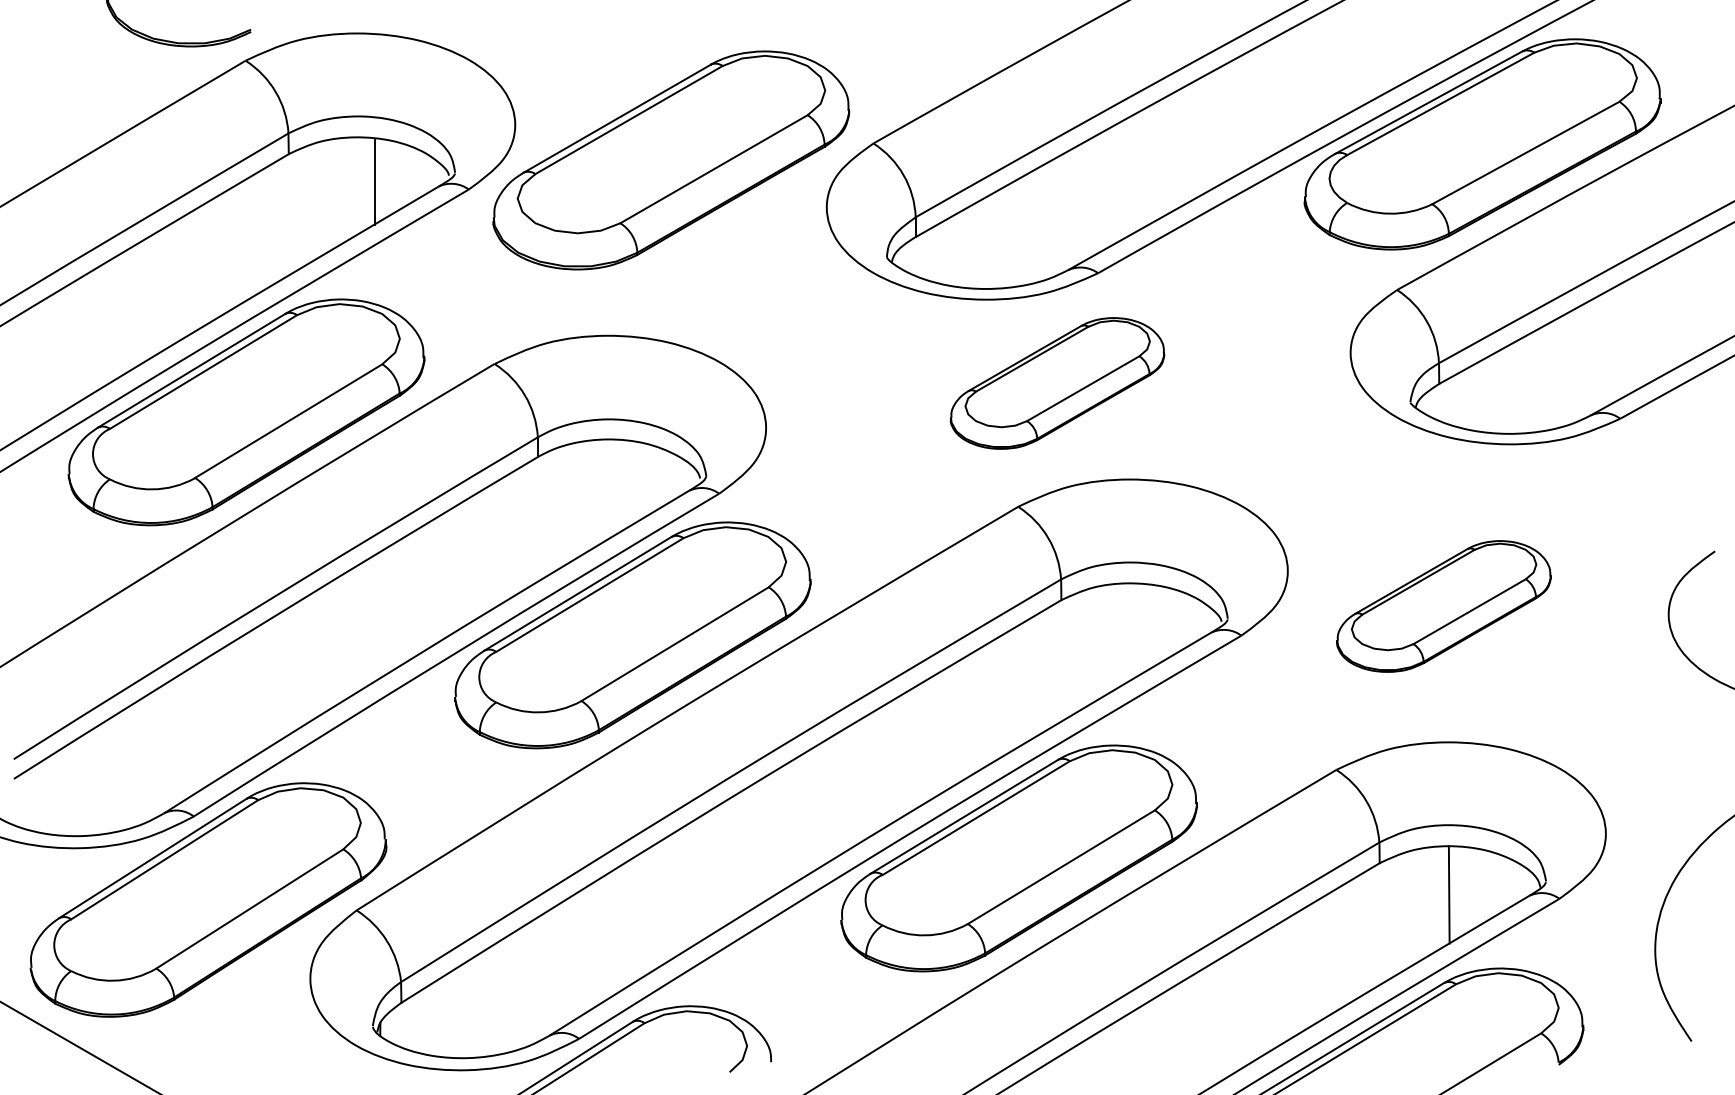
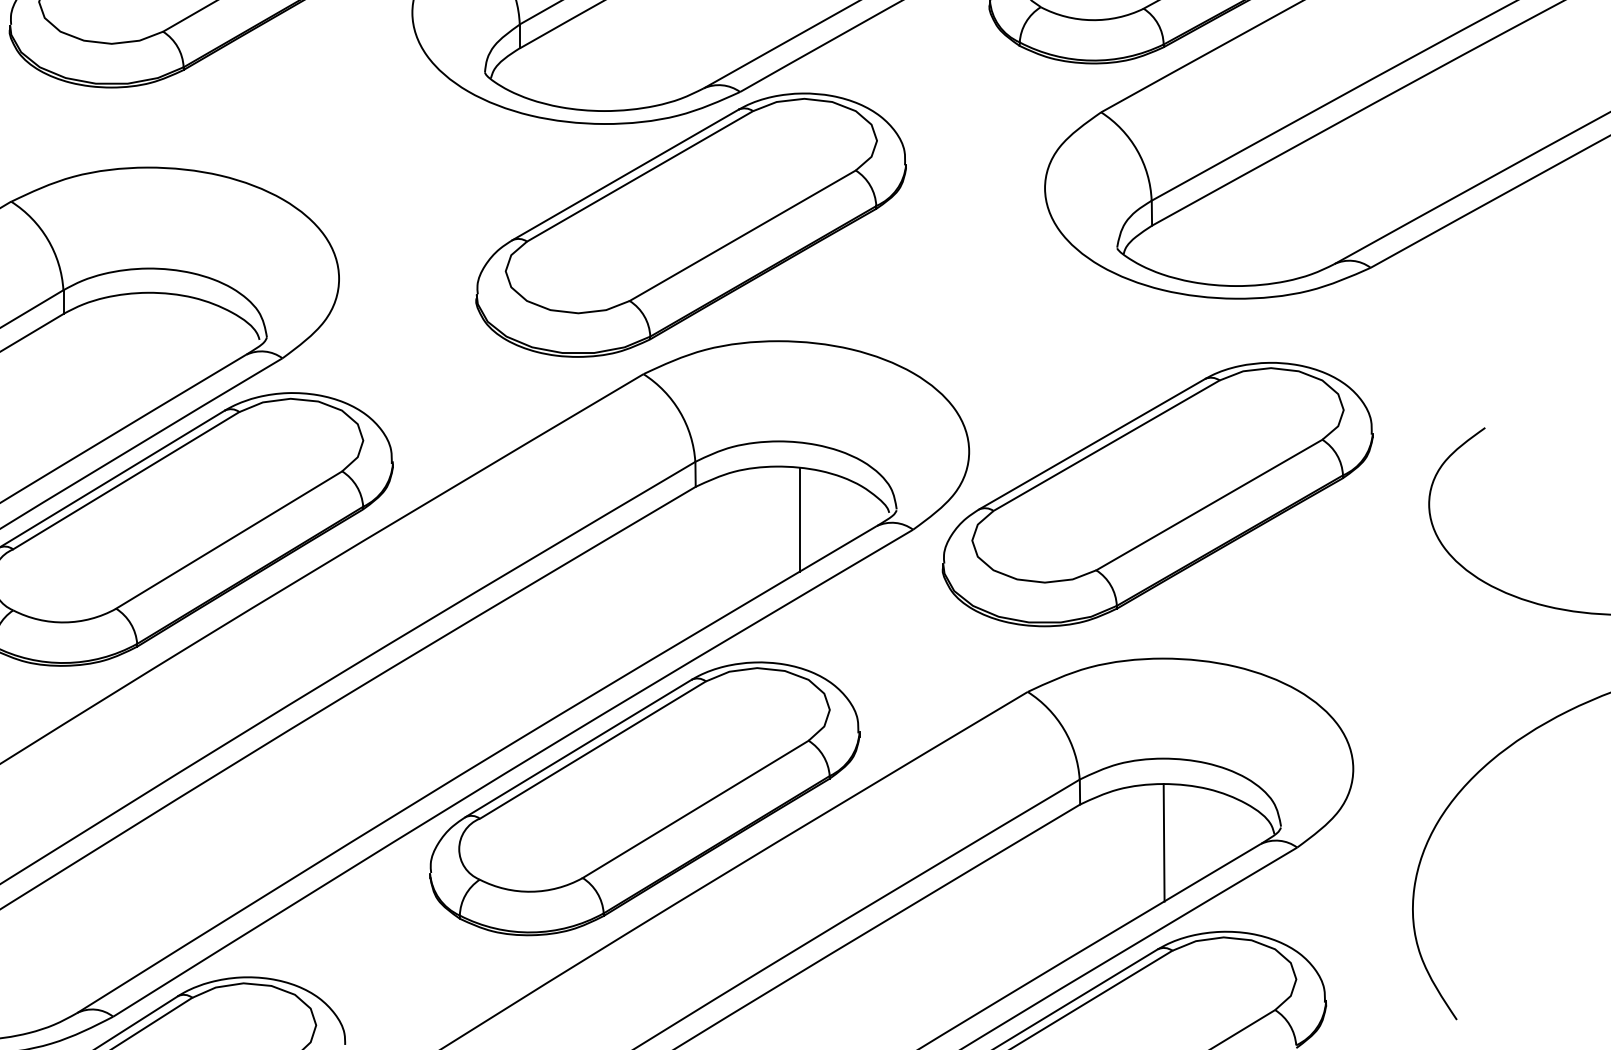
part: (1057, 383) -> (691, 225), size x1.67
part: (1443, 606) -> (1157, 494), size x1.67
line: (1147, 627) -> (799, 519), added

